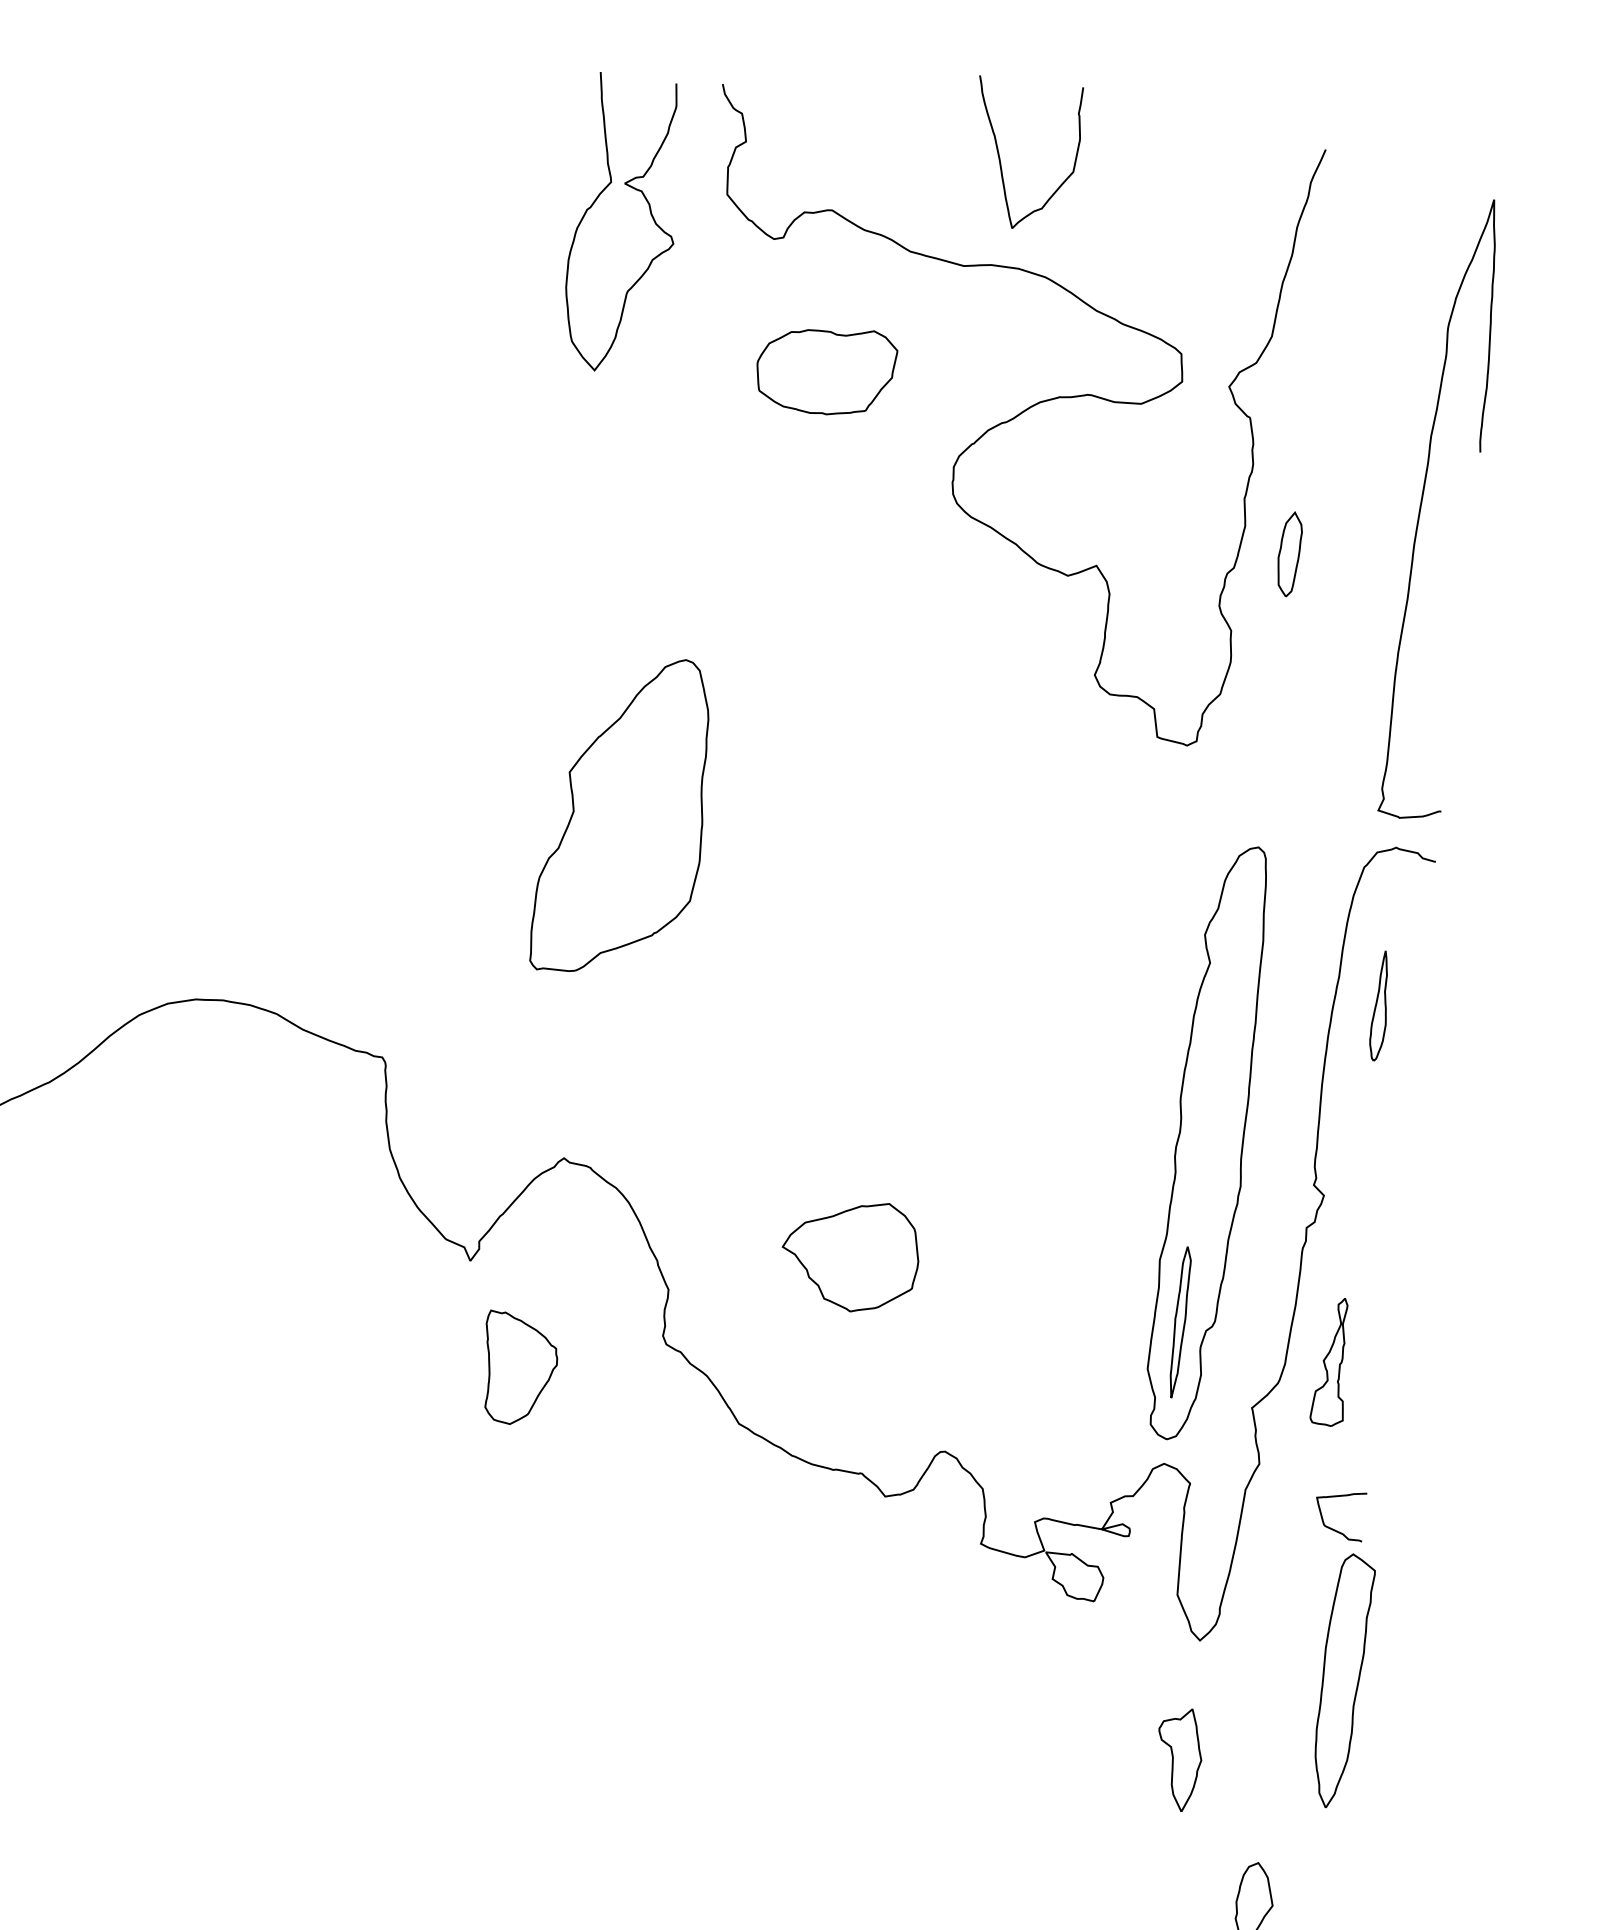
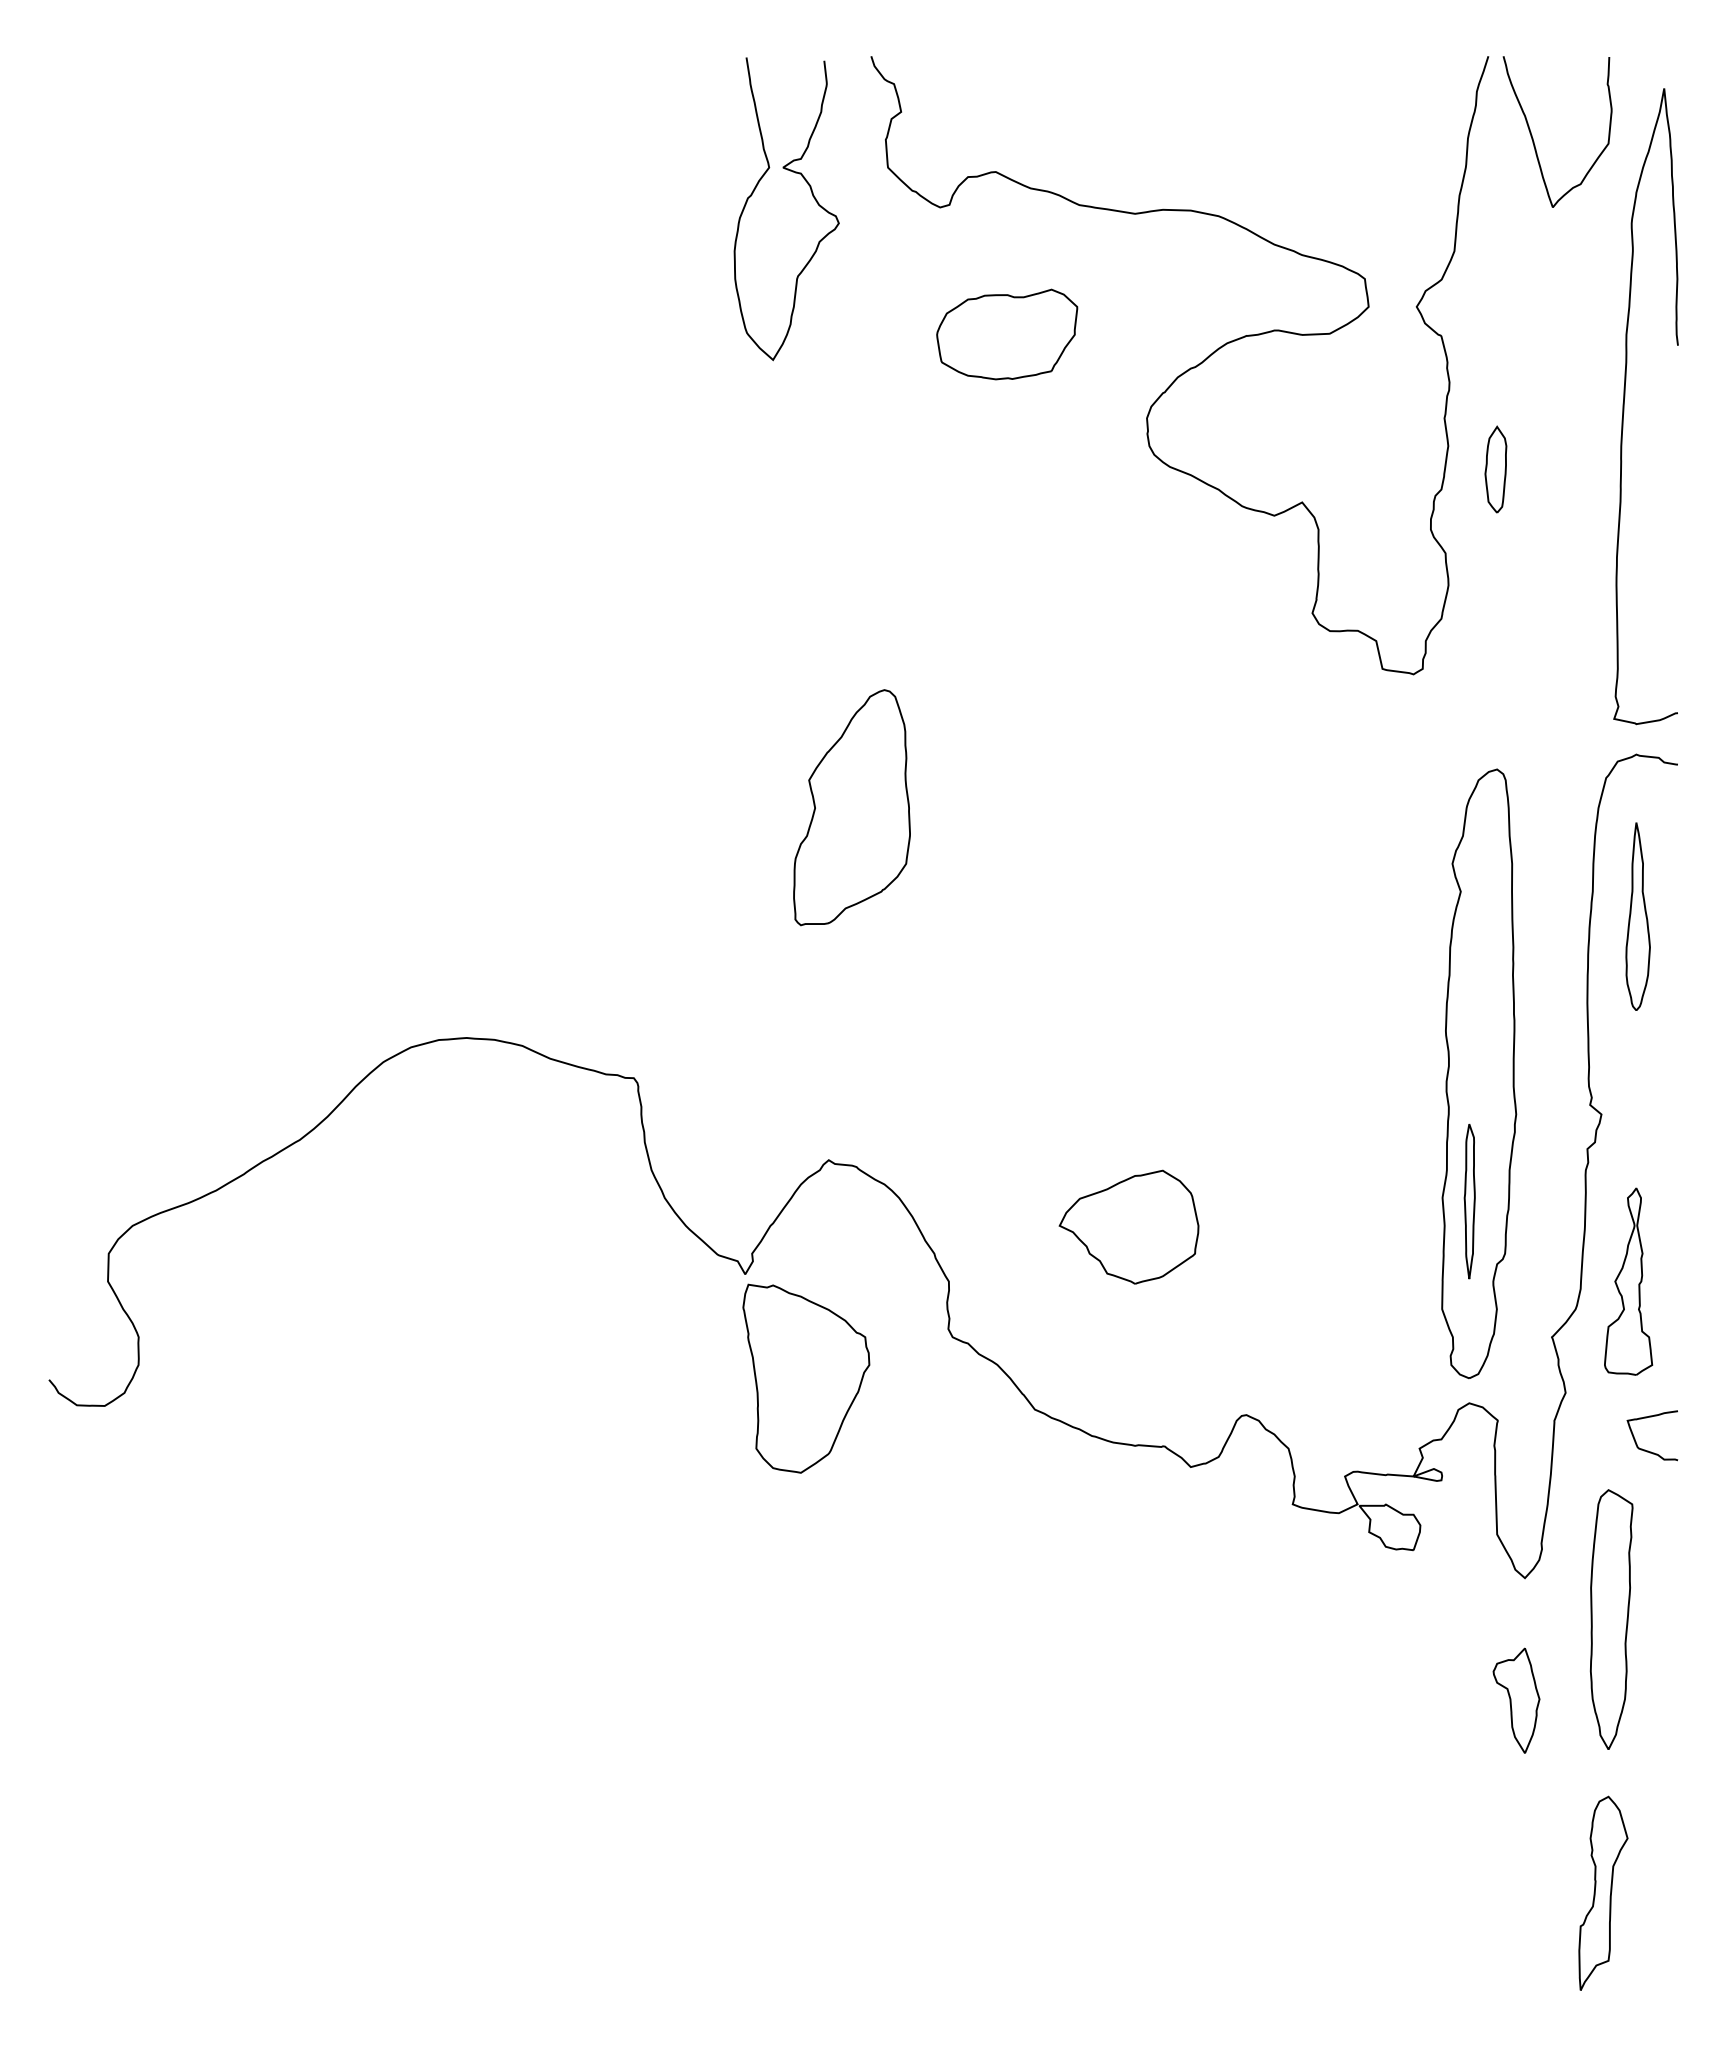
curve: (1000, 158) -> (1533, 138), moved
part: (623, 816) -> (851, 807), size x0.71
part: (1380, 1005) -> (1637, 916), size x1.67
part: (1179, 1322) -> (1469, 1201), moved
part: (1332, 1361) -> (1628, 1281), size x1.43
part: (519, 1369) -> (806, 1378), size x1.67
part: (1342, 1681) -> (1611, 1619), moved

